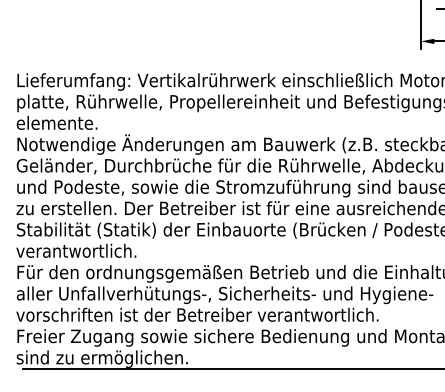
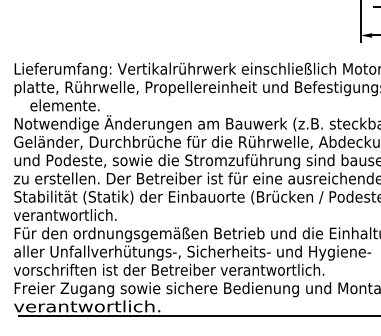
text: (56, 122) -> (64, 104), moved
text: (101, 358) -> (86, 307), sind zu ermöglichen. -> verantwortlich.

